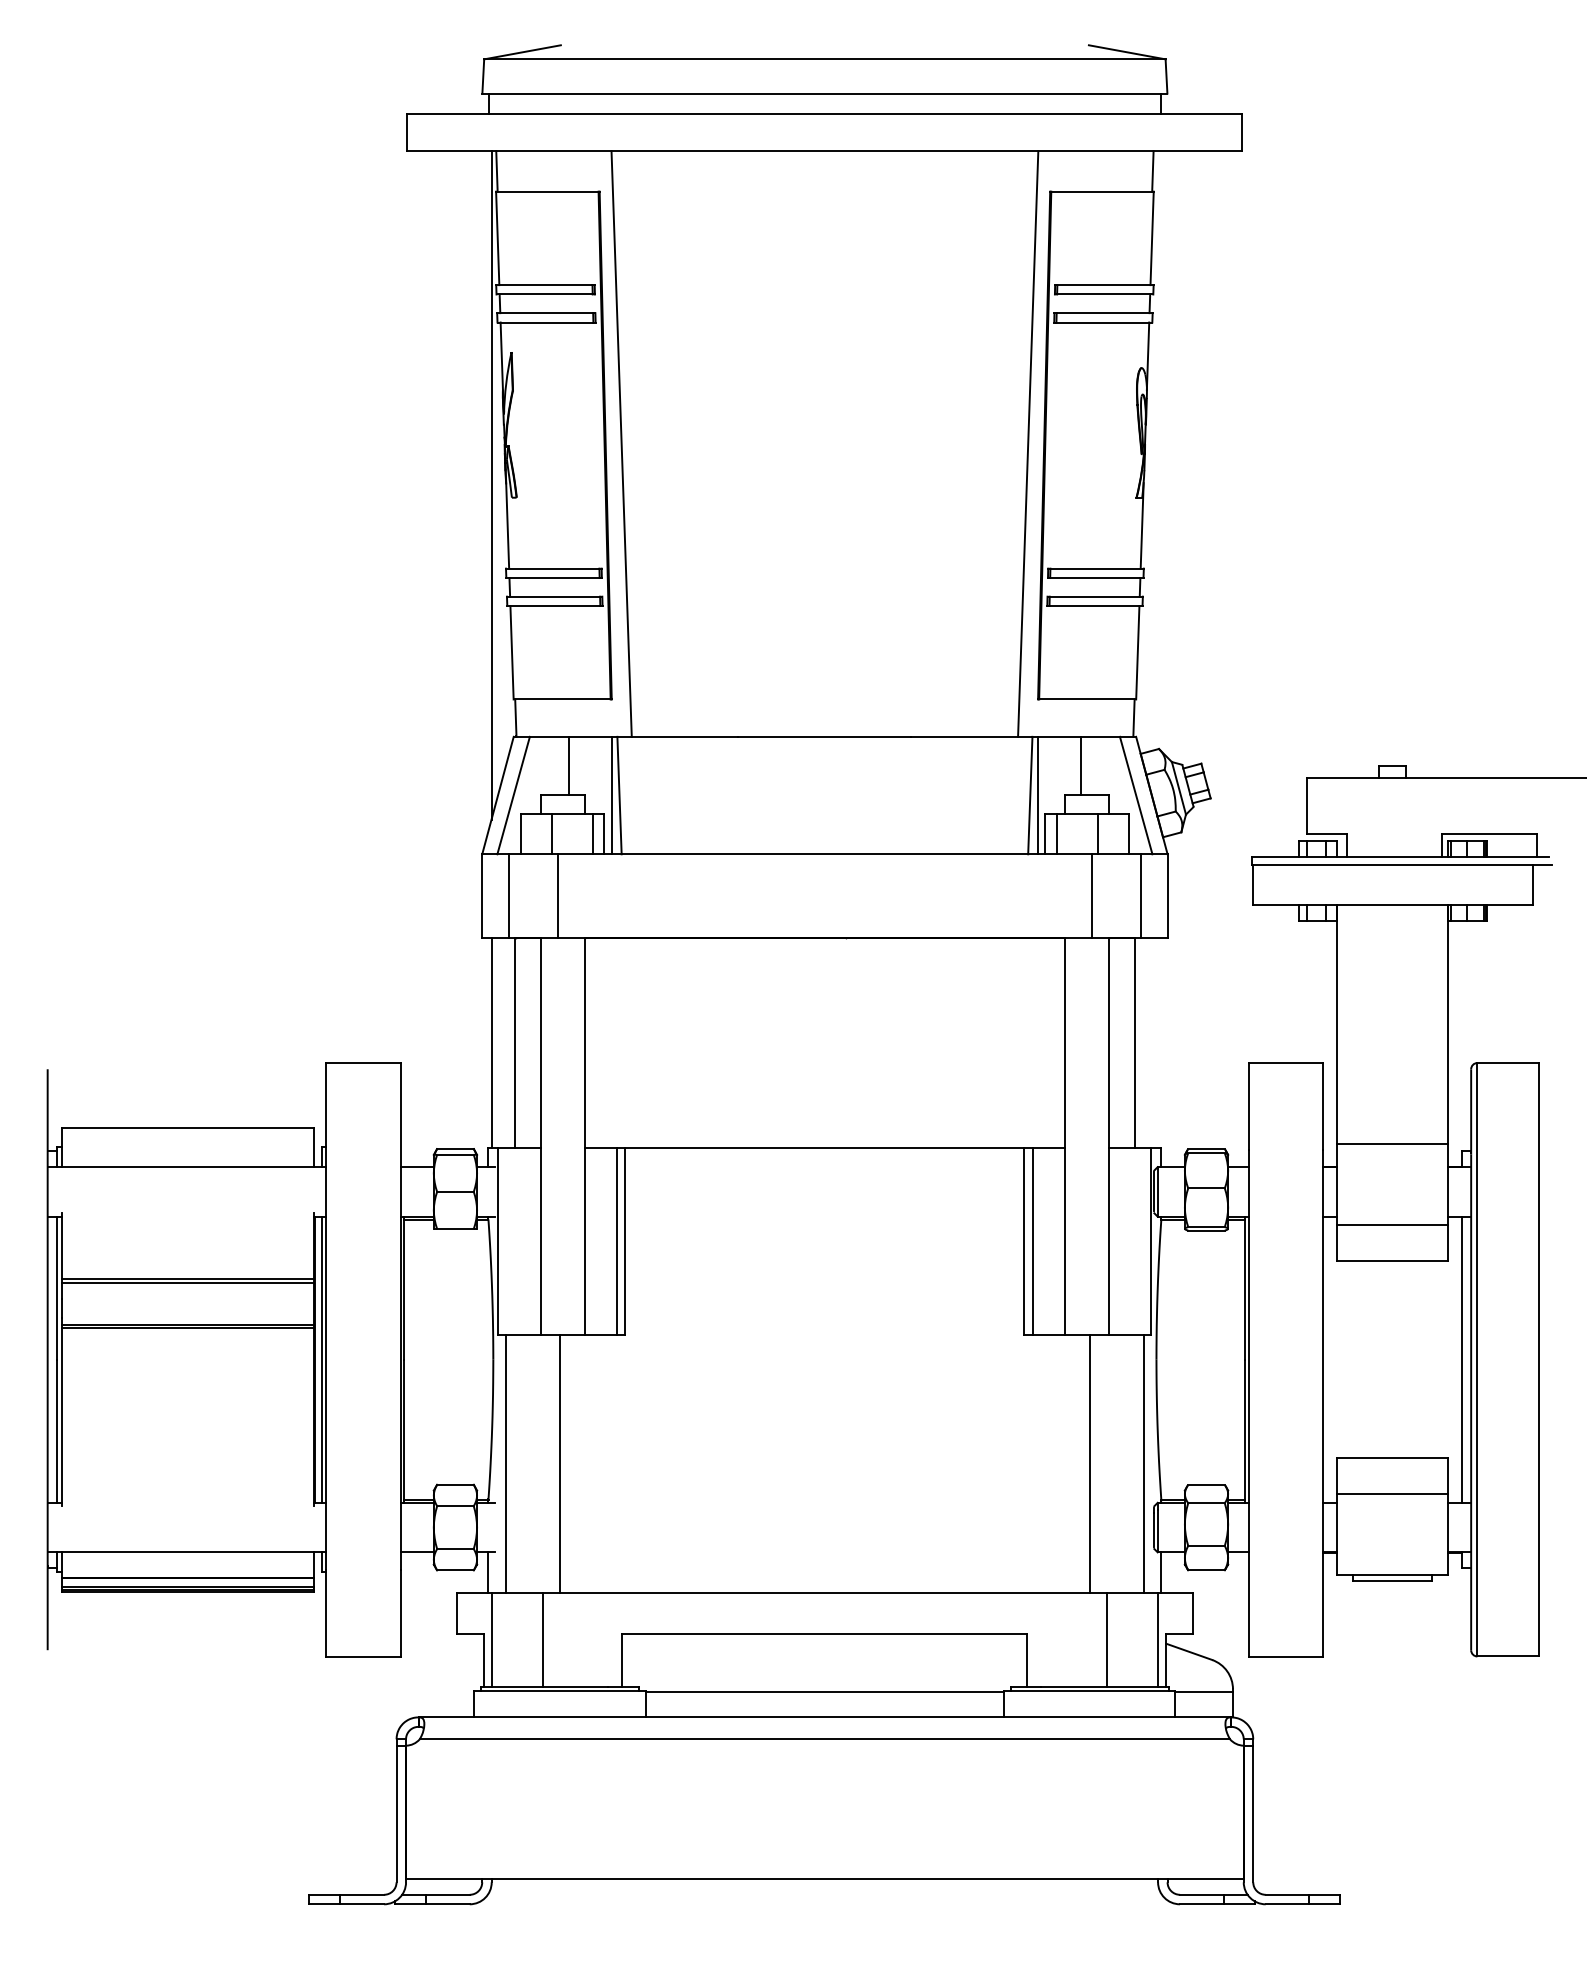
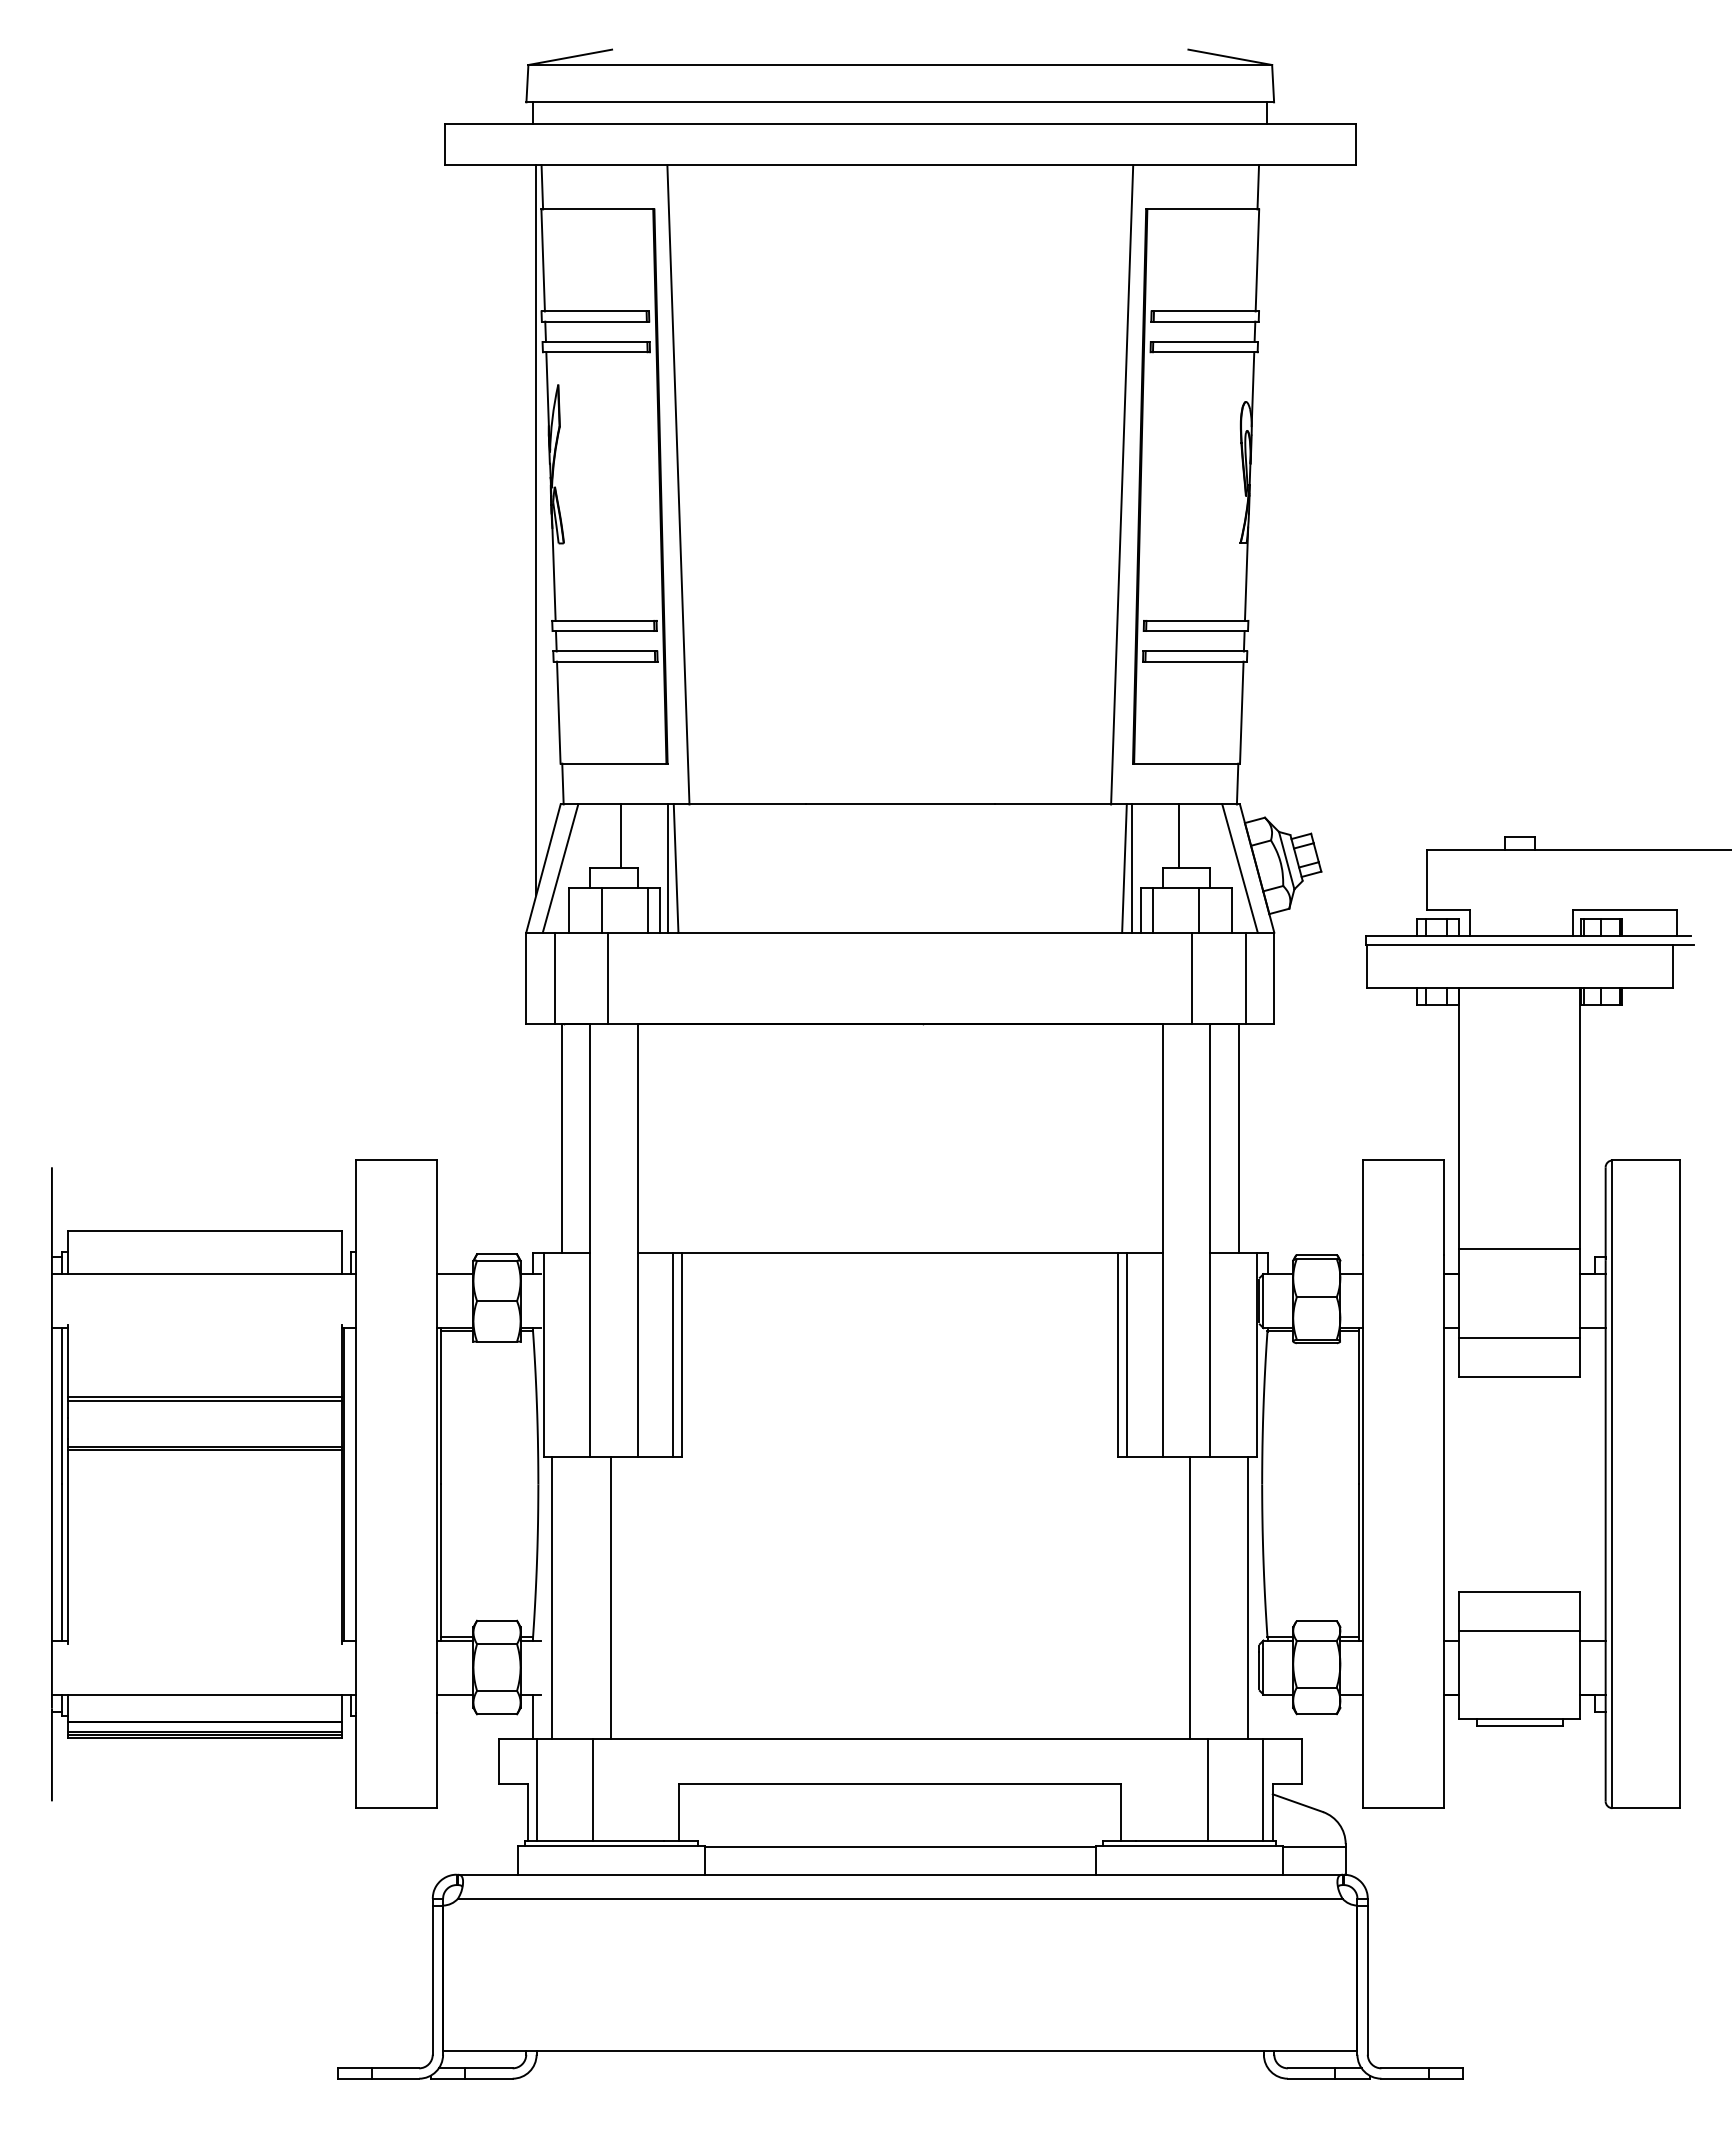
line: (491, 1042) -> (536, 1138), removed
line: (321, 1359) -> (350, 1484), removed
line: (1461, 1359) -> (1595, 1484), removed
line: (1161, 1572) -> (1267, 1716), removed

